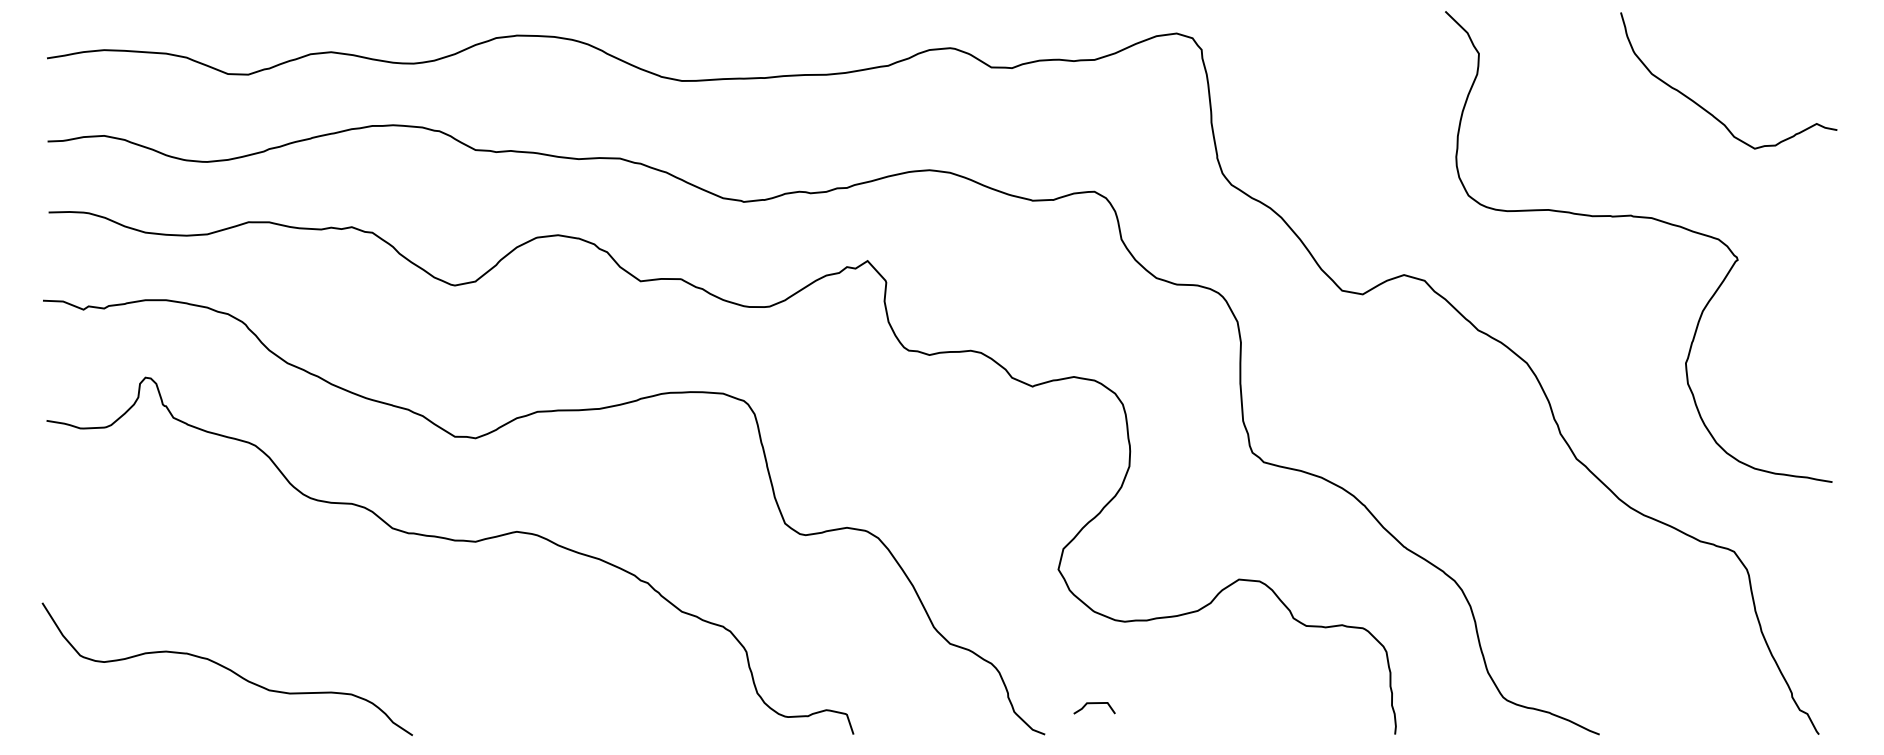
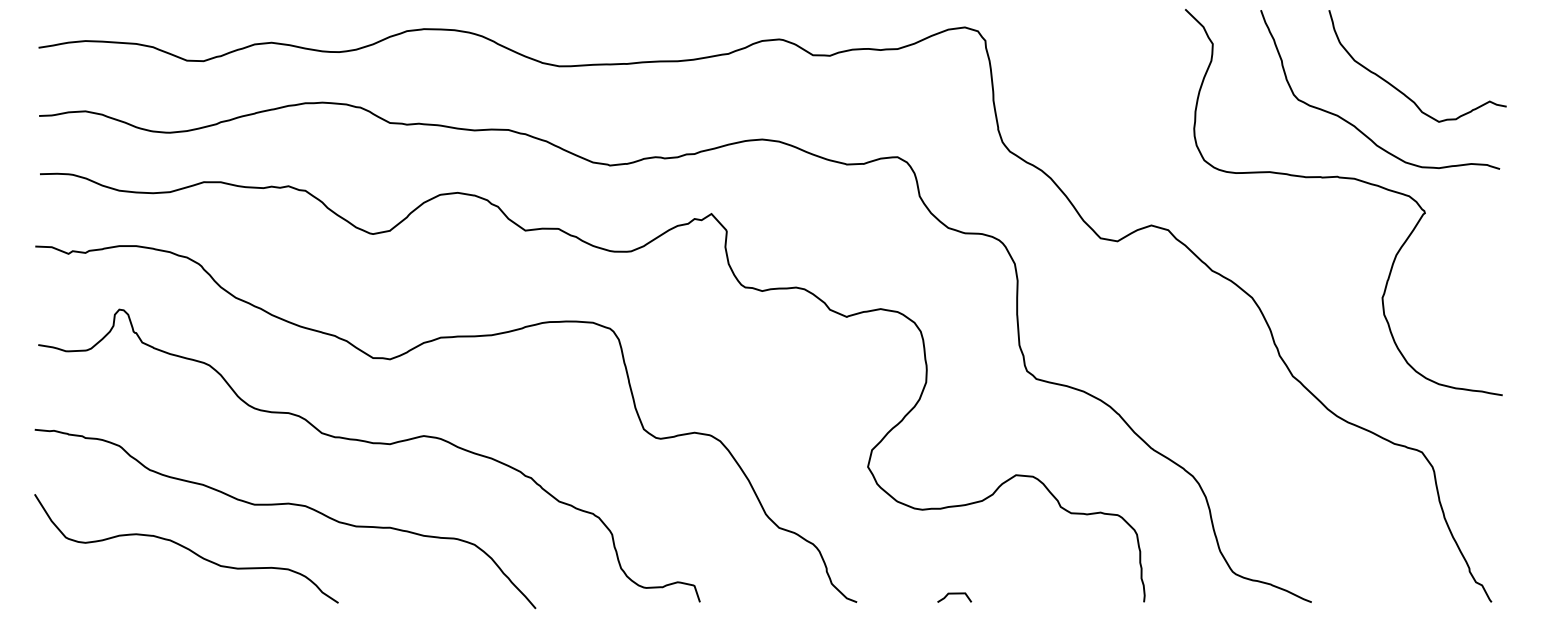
curve: (1652, 153) -> (1355, 125), added
curve: (348, 615) -> (285, 504), added
line: (1094, 704) -> (954, 594), moved

